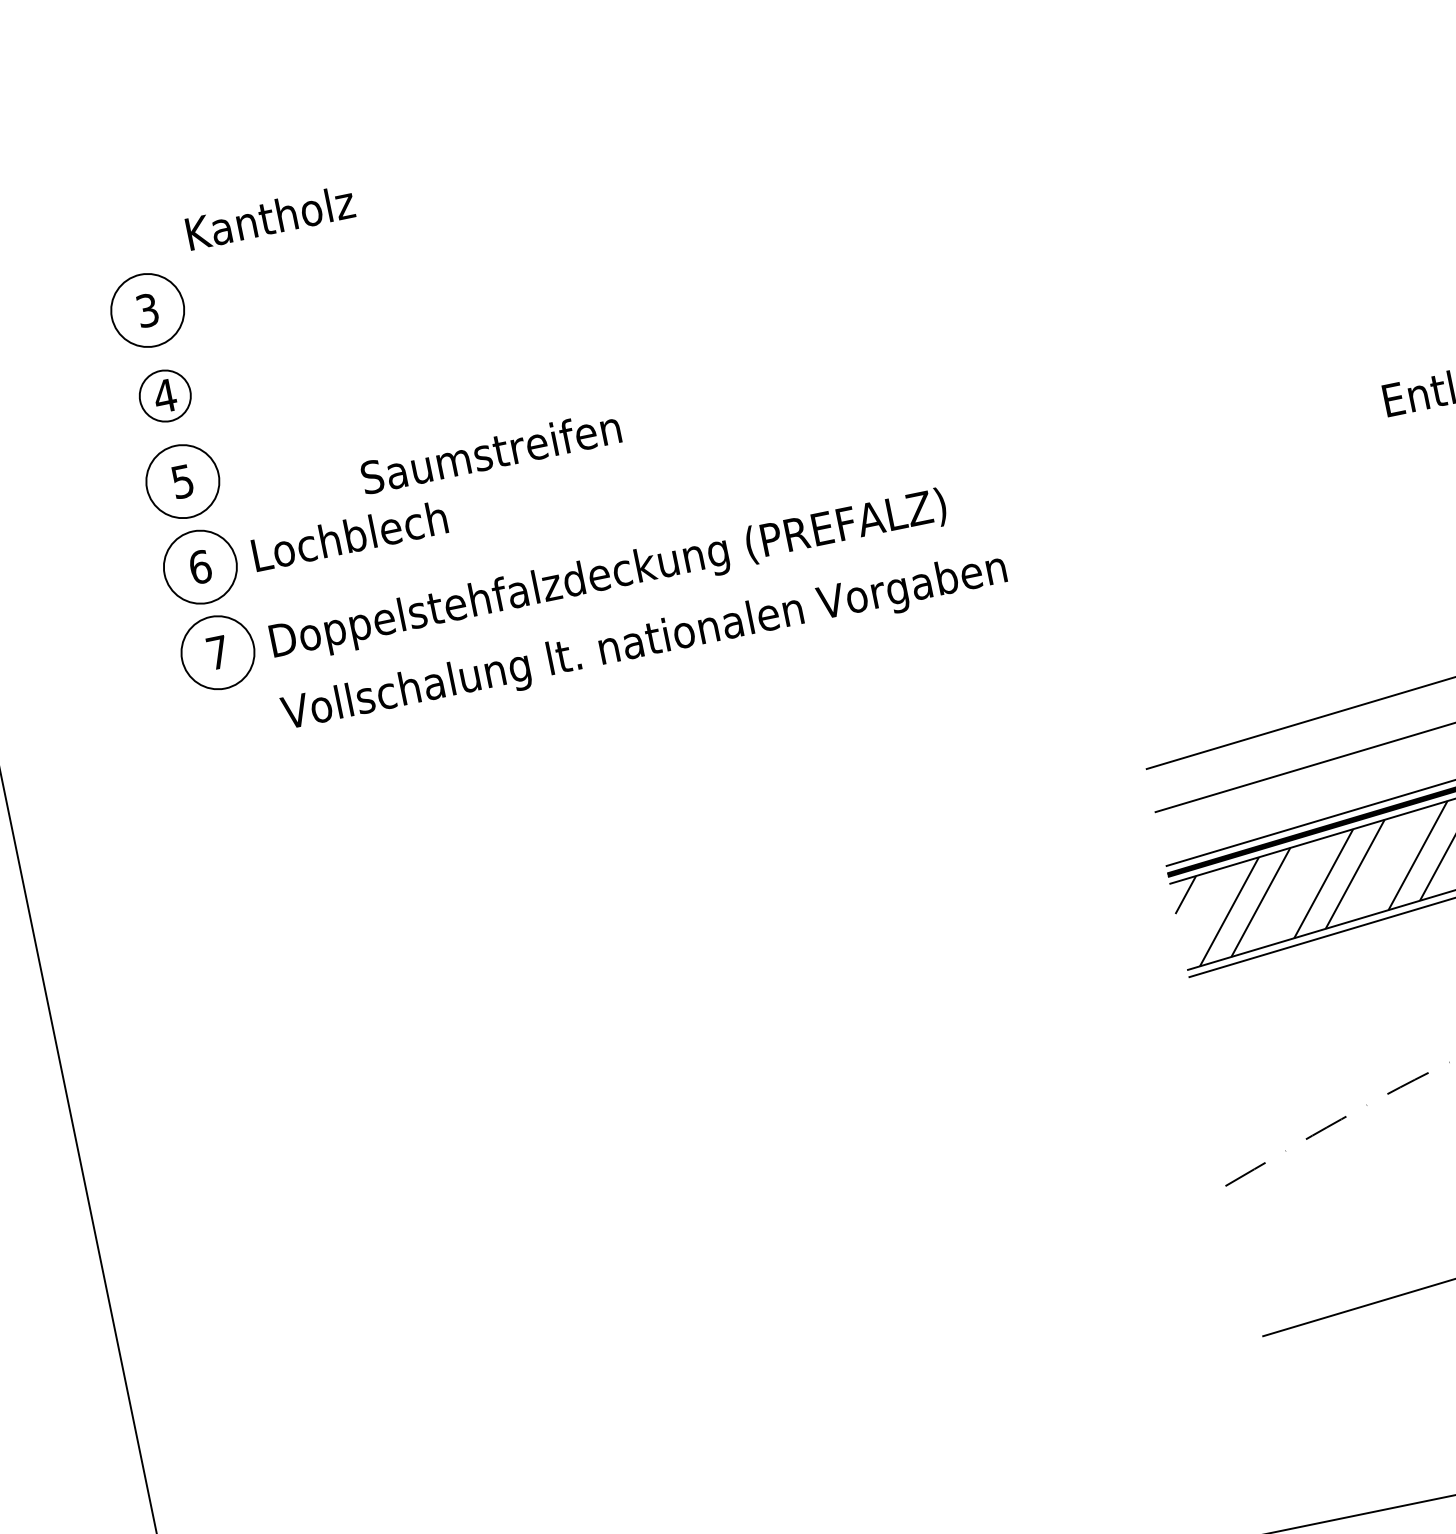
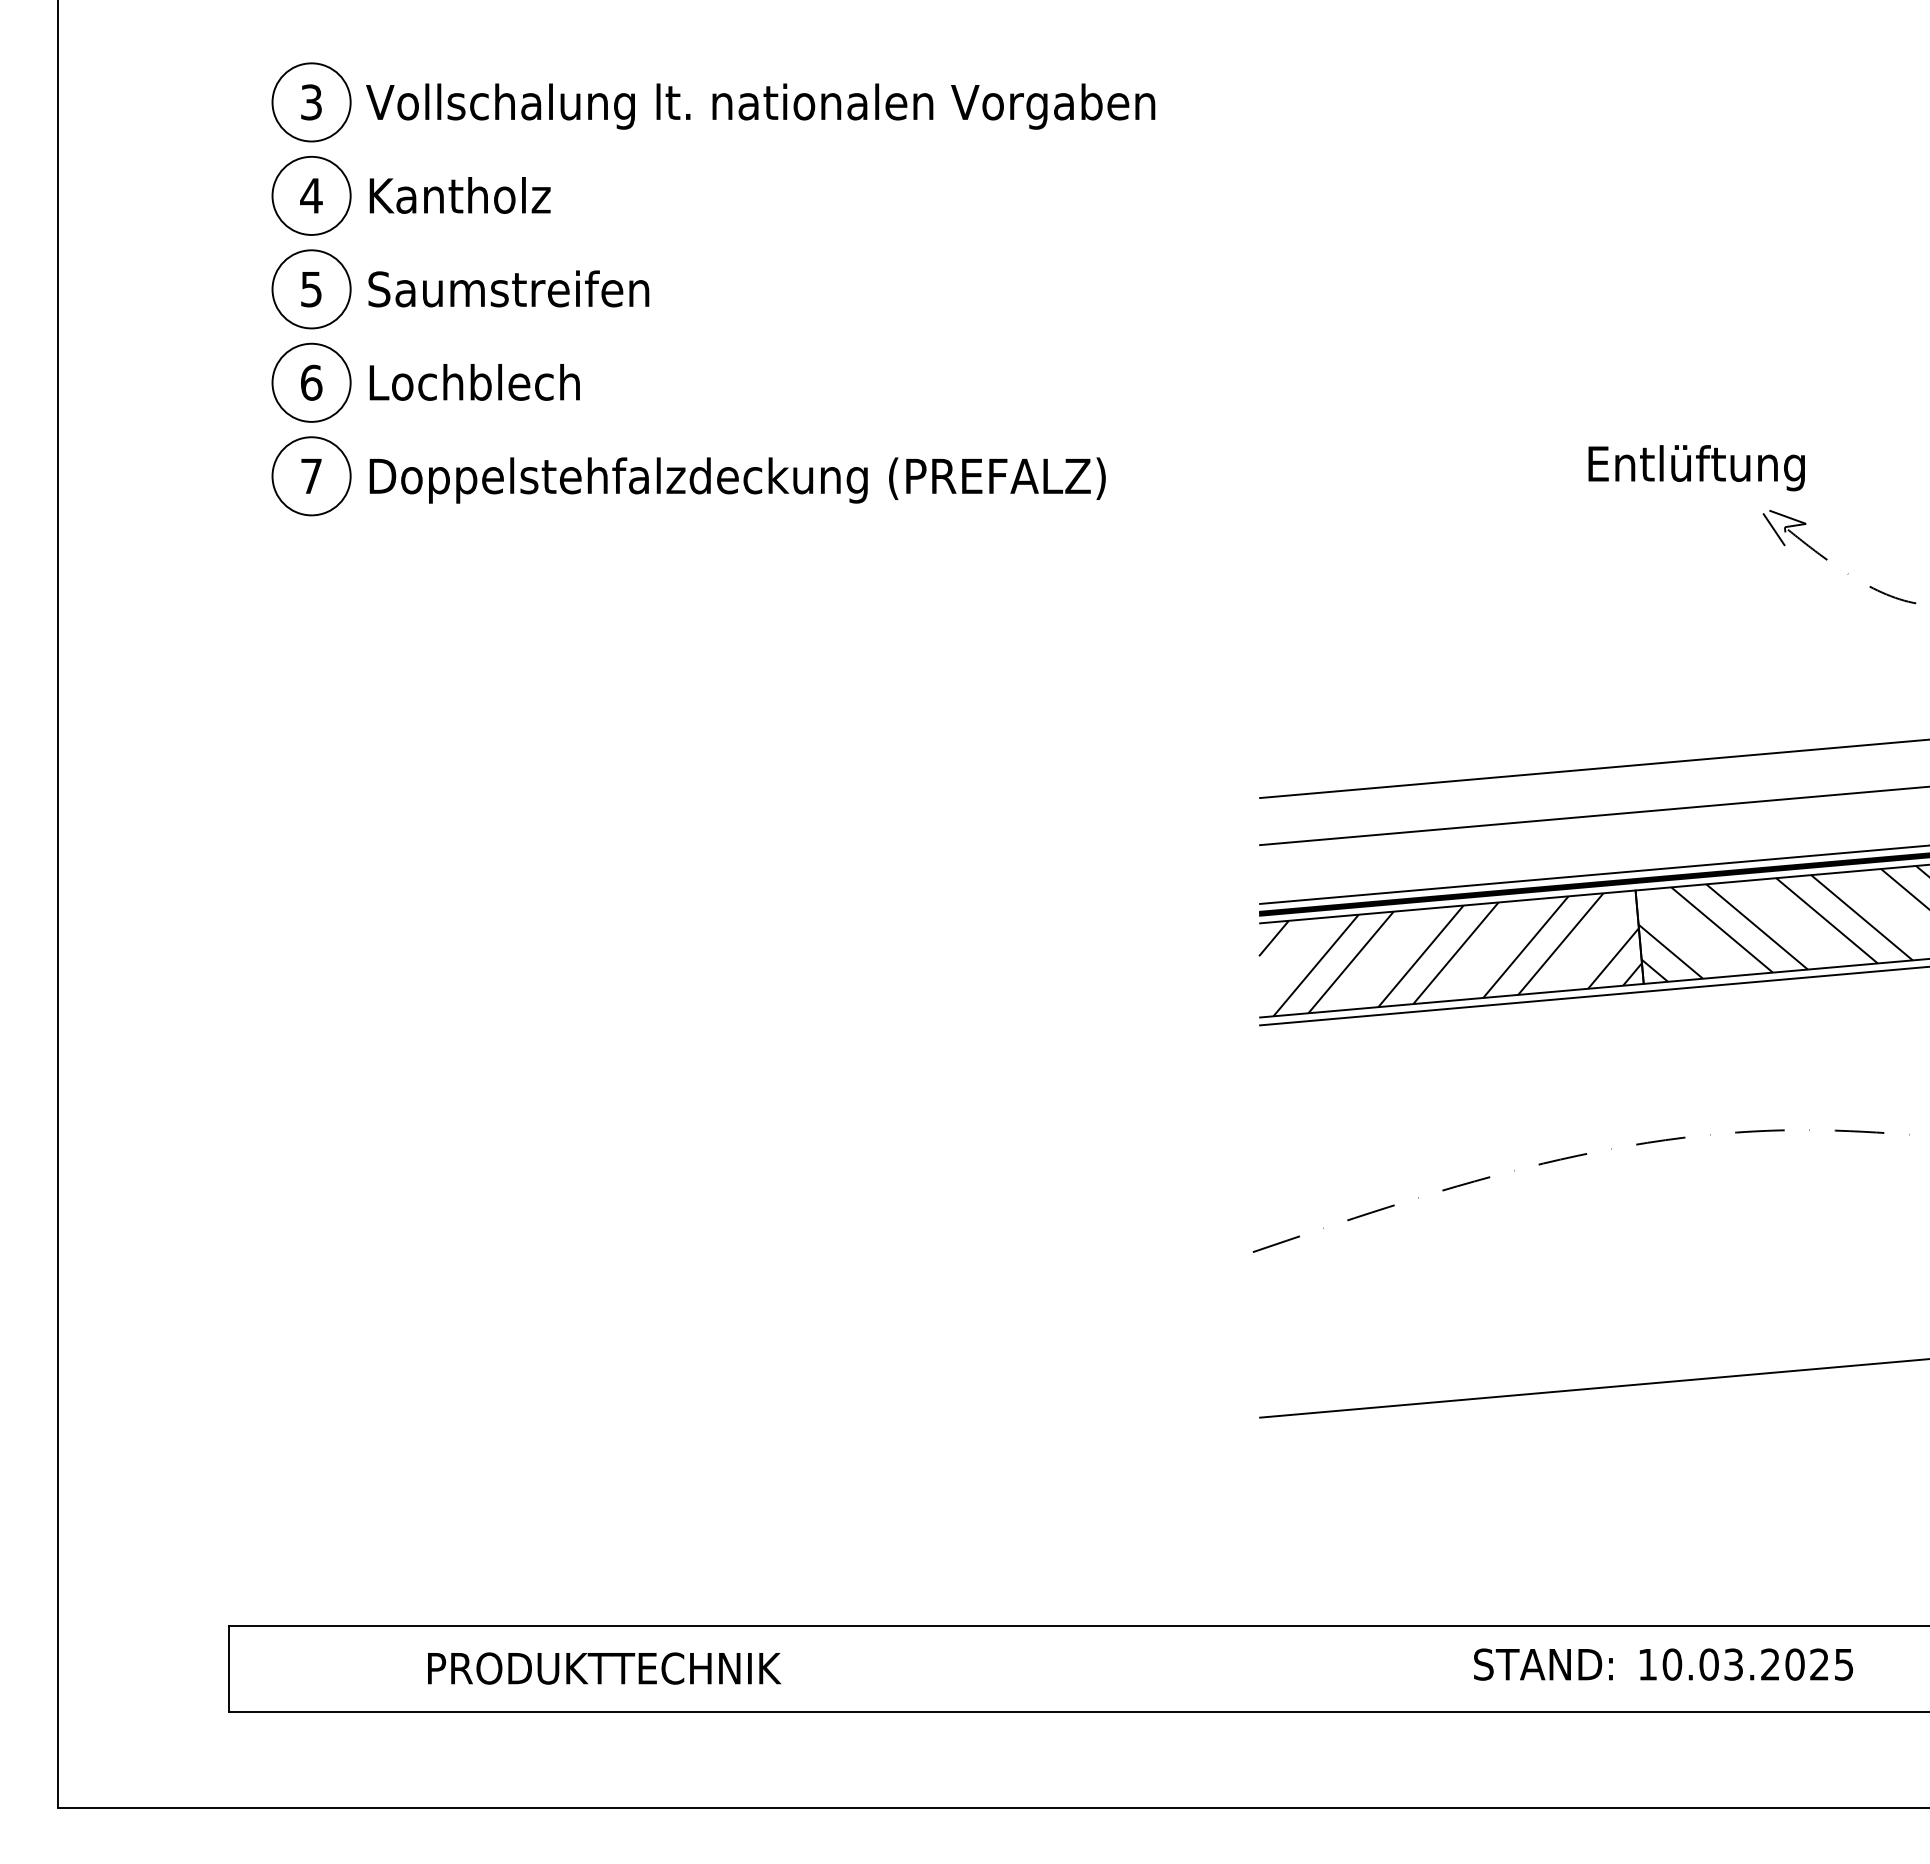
text: (269, 217) -> (459, 195), moved
circle: (165, 395) -> (311, 195), size x1.43
text: (490, 451) -> (508, 288), moved
text: (644, 643) -> (760, 106), moved

